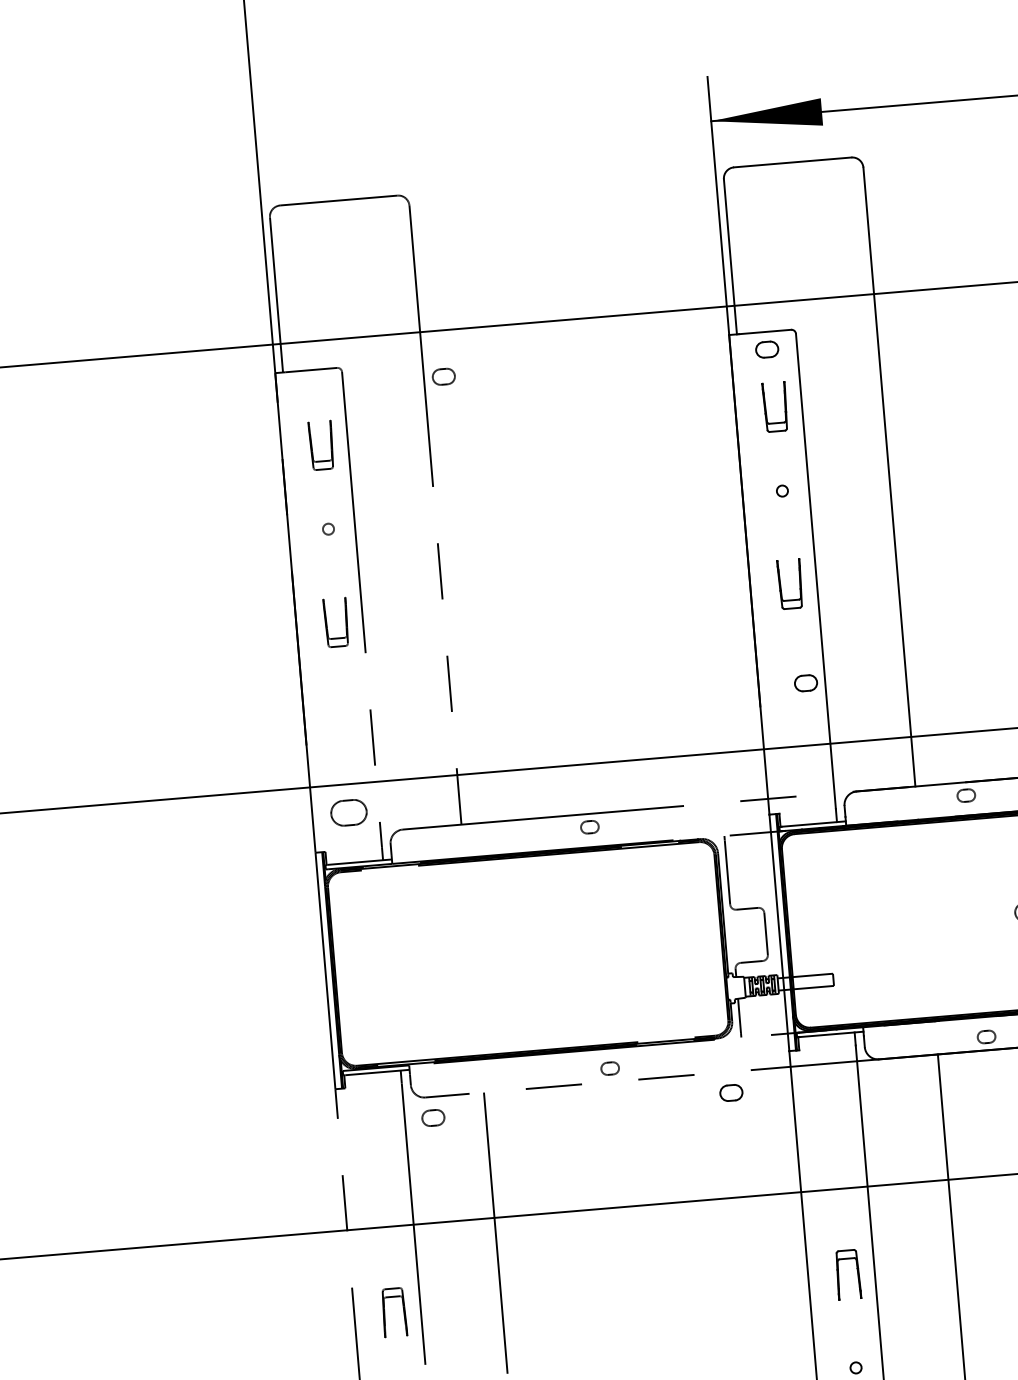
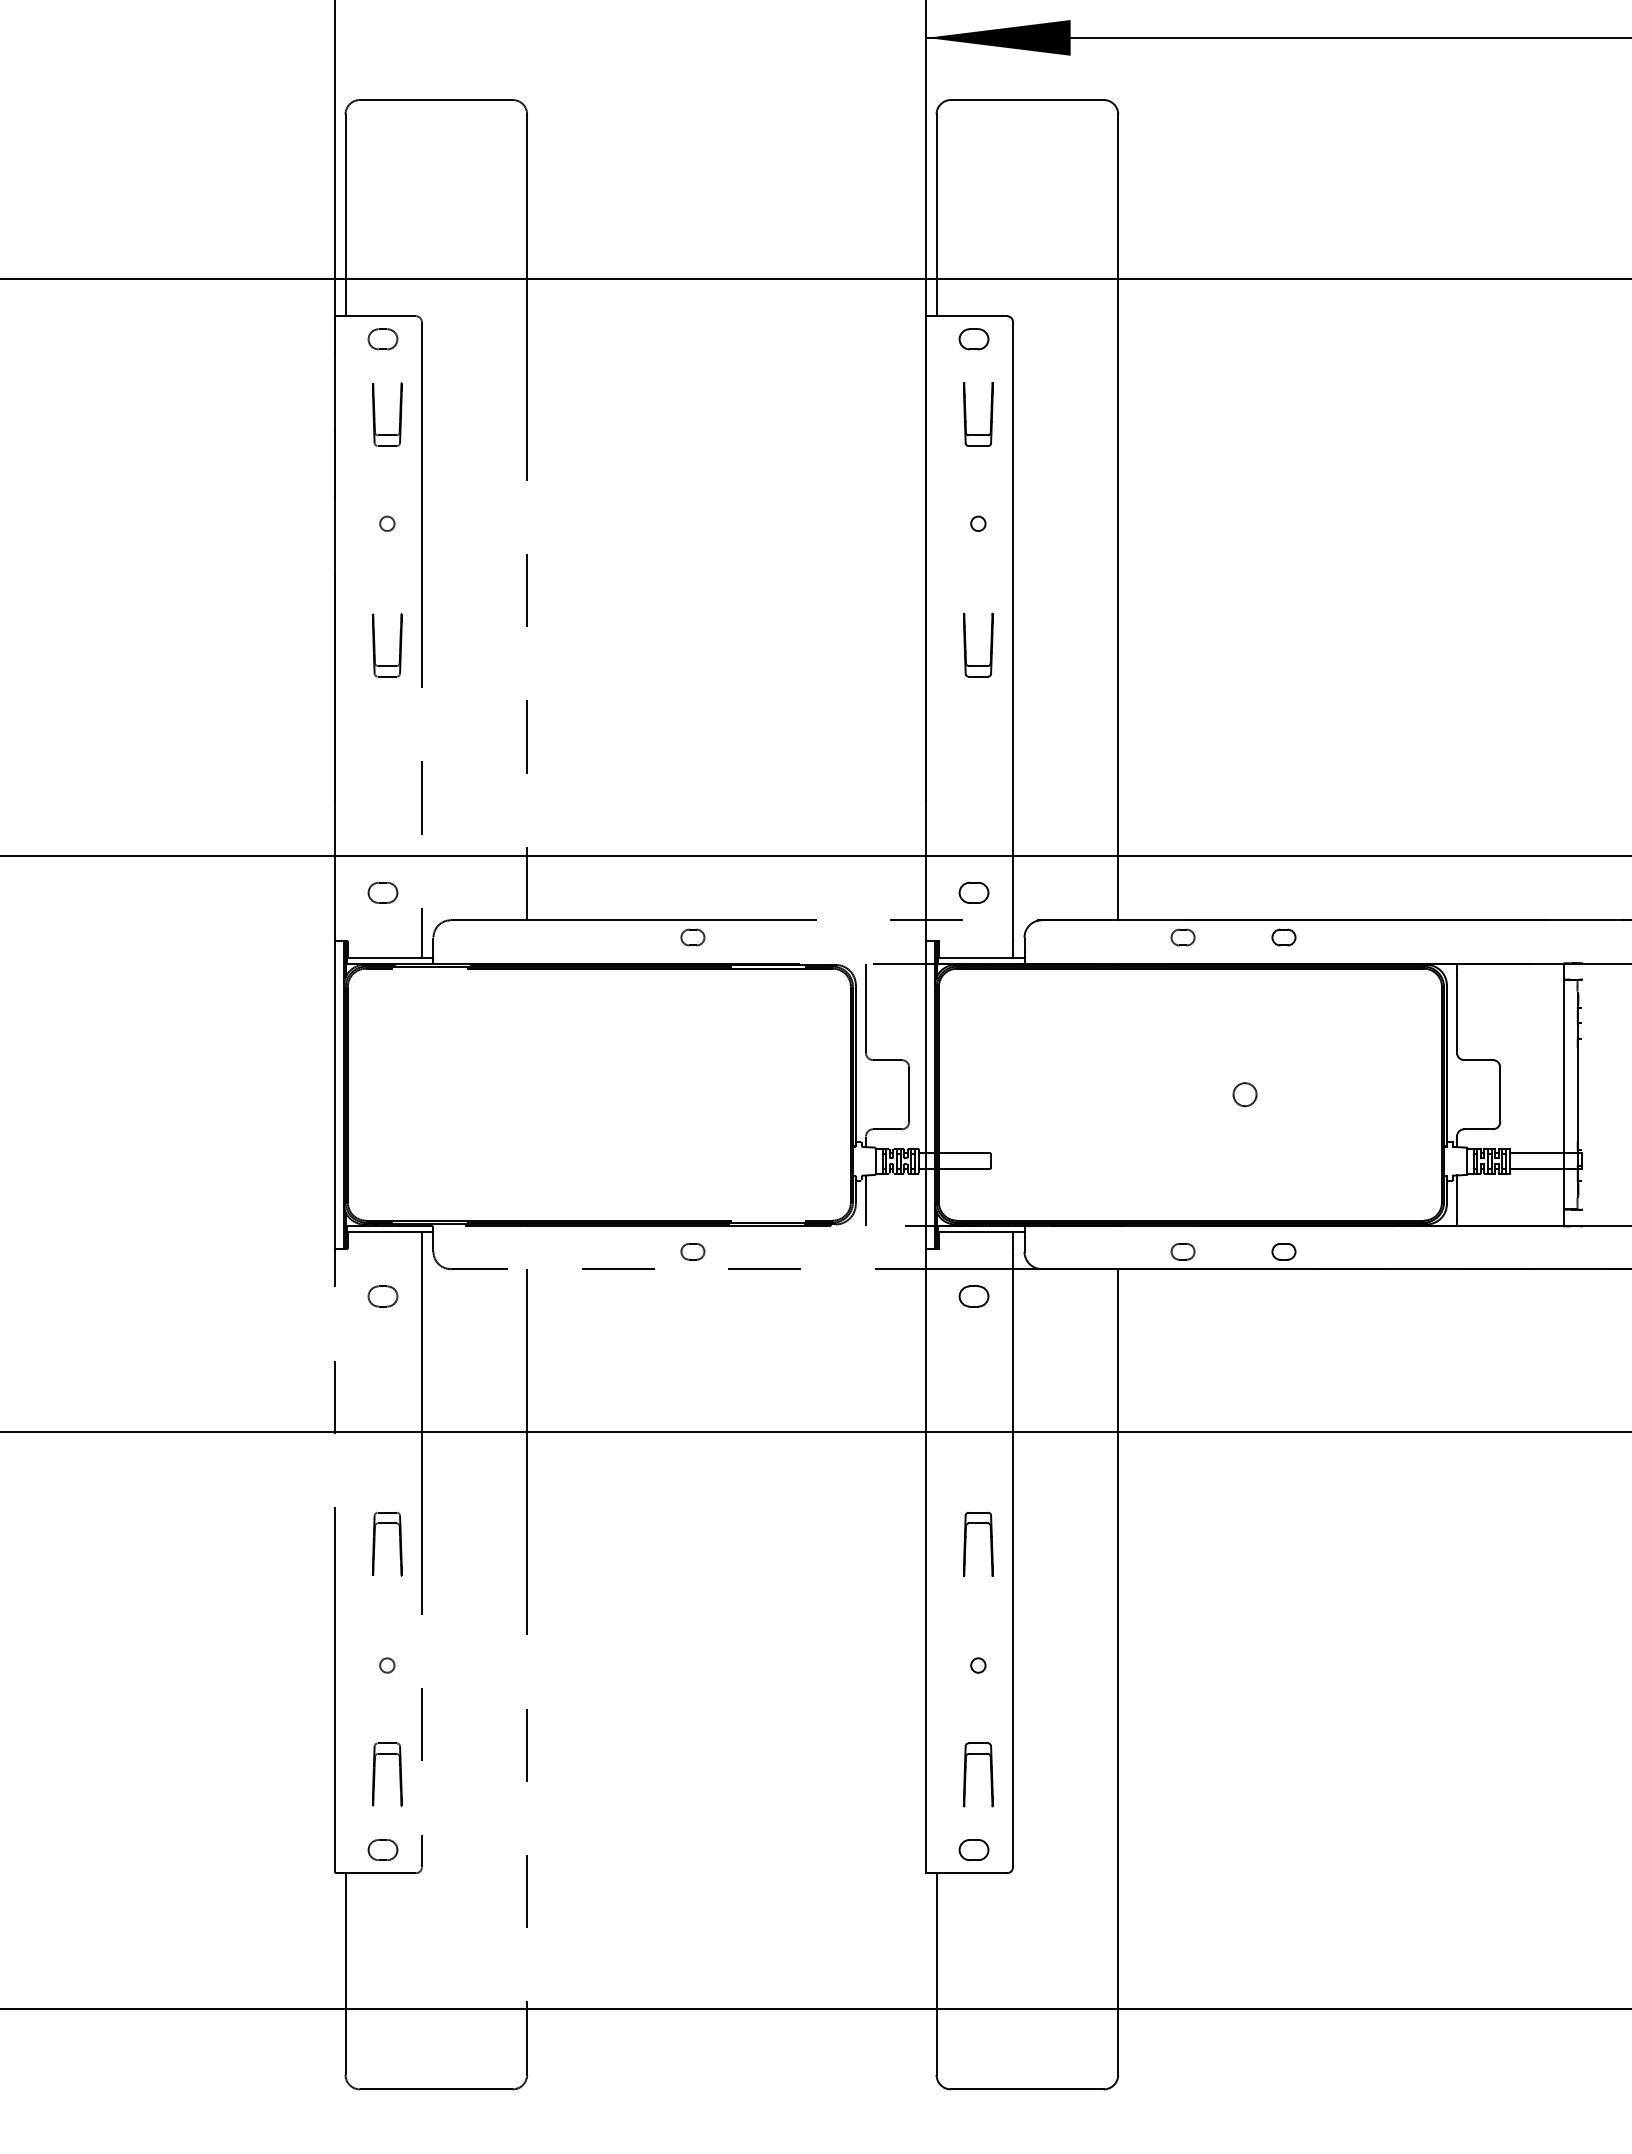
part: (443, 376) -> (382, 339), moved
part: (805, 683) -> (973, 892), moved
part: (348, 812) -> (382, 892), size x0.62
part: (730, 1093) -> (973, 1296), moved
part: (433, 1118) -> (382, 1296), moved

